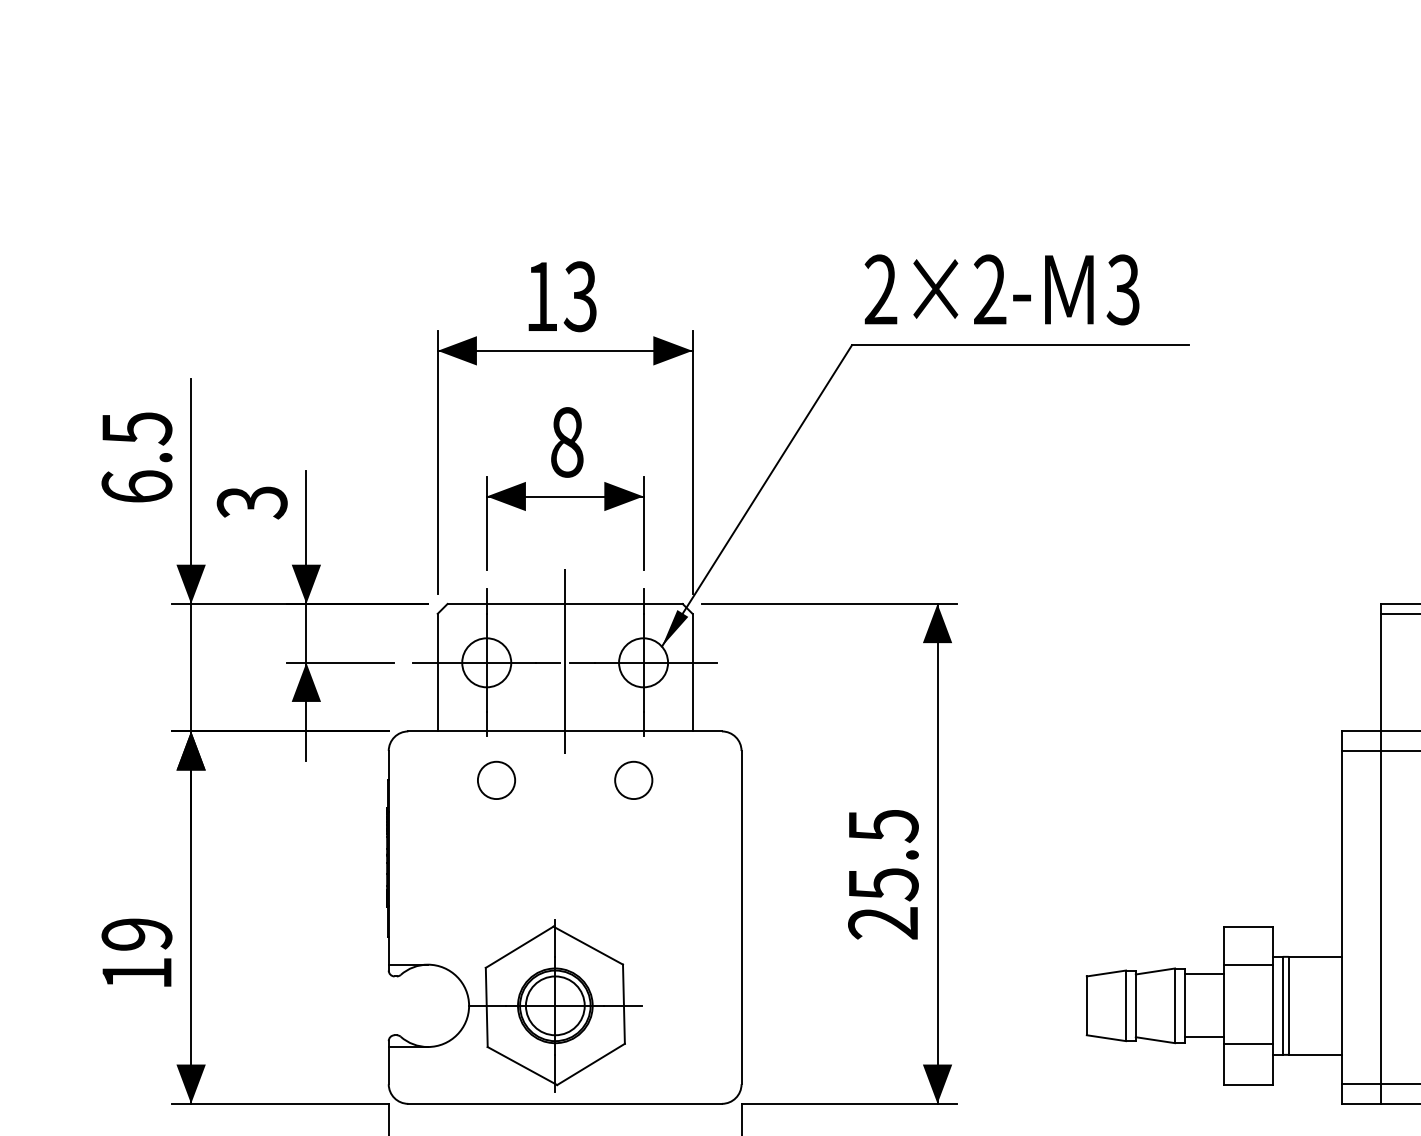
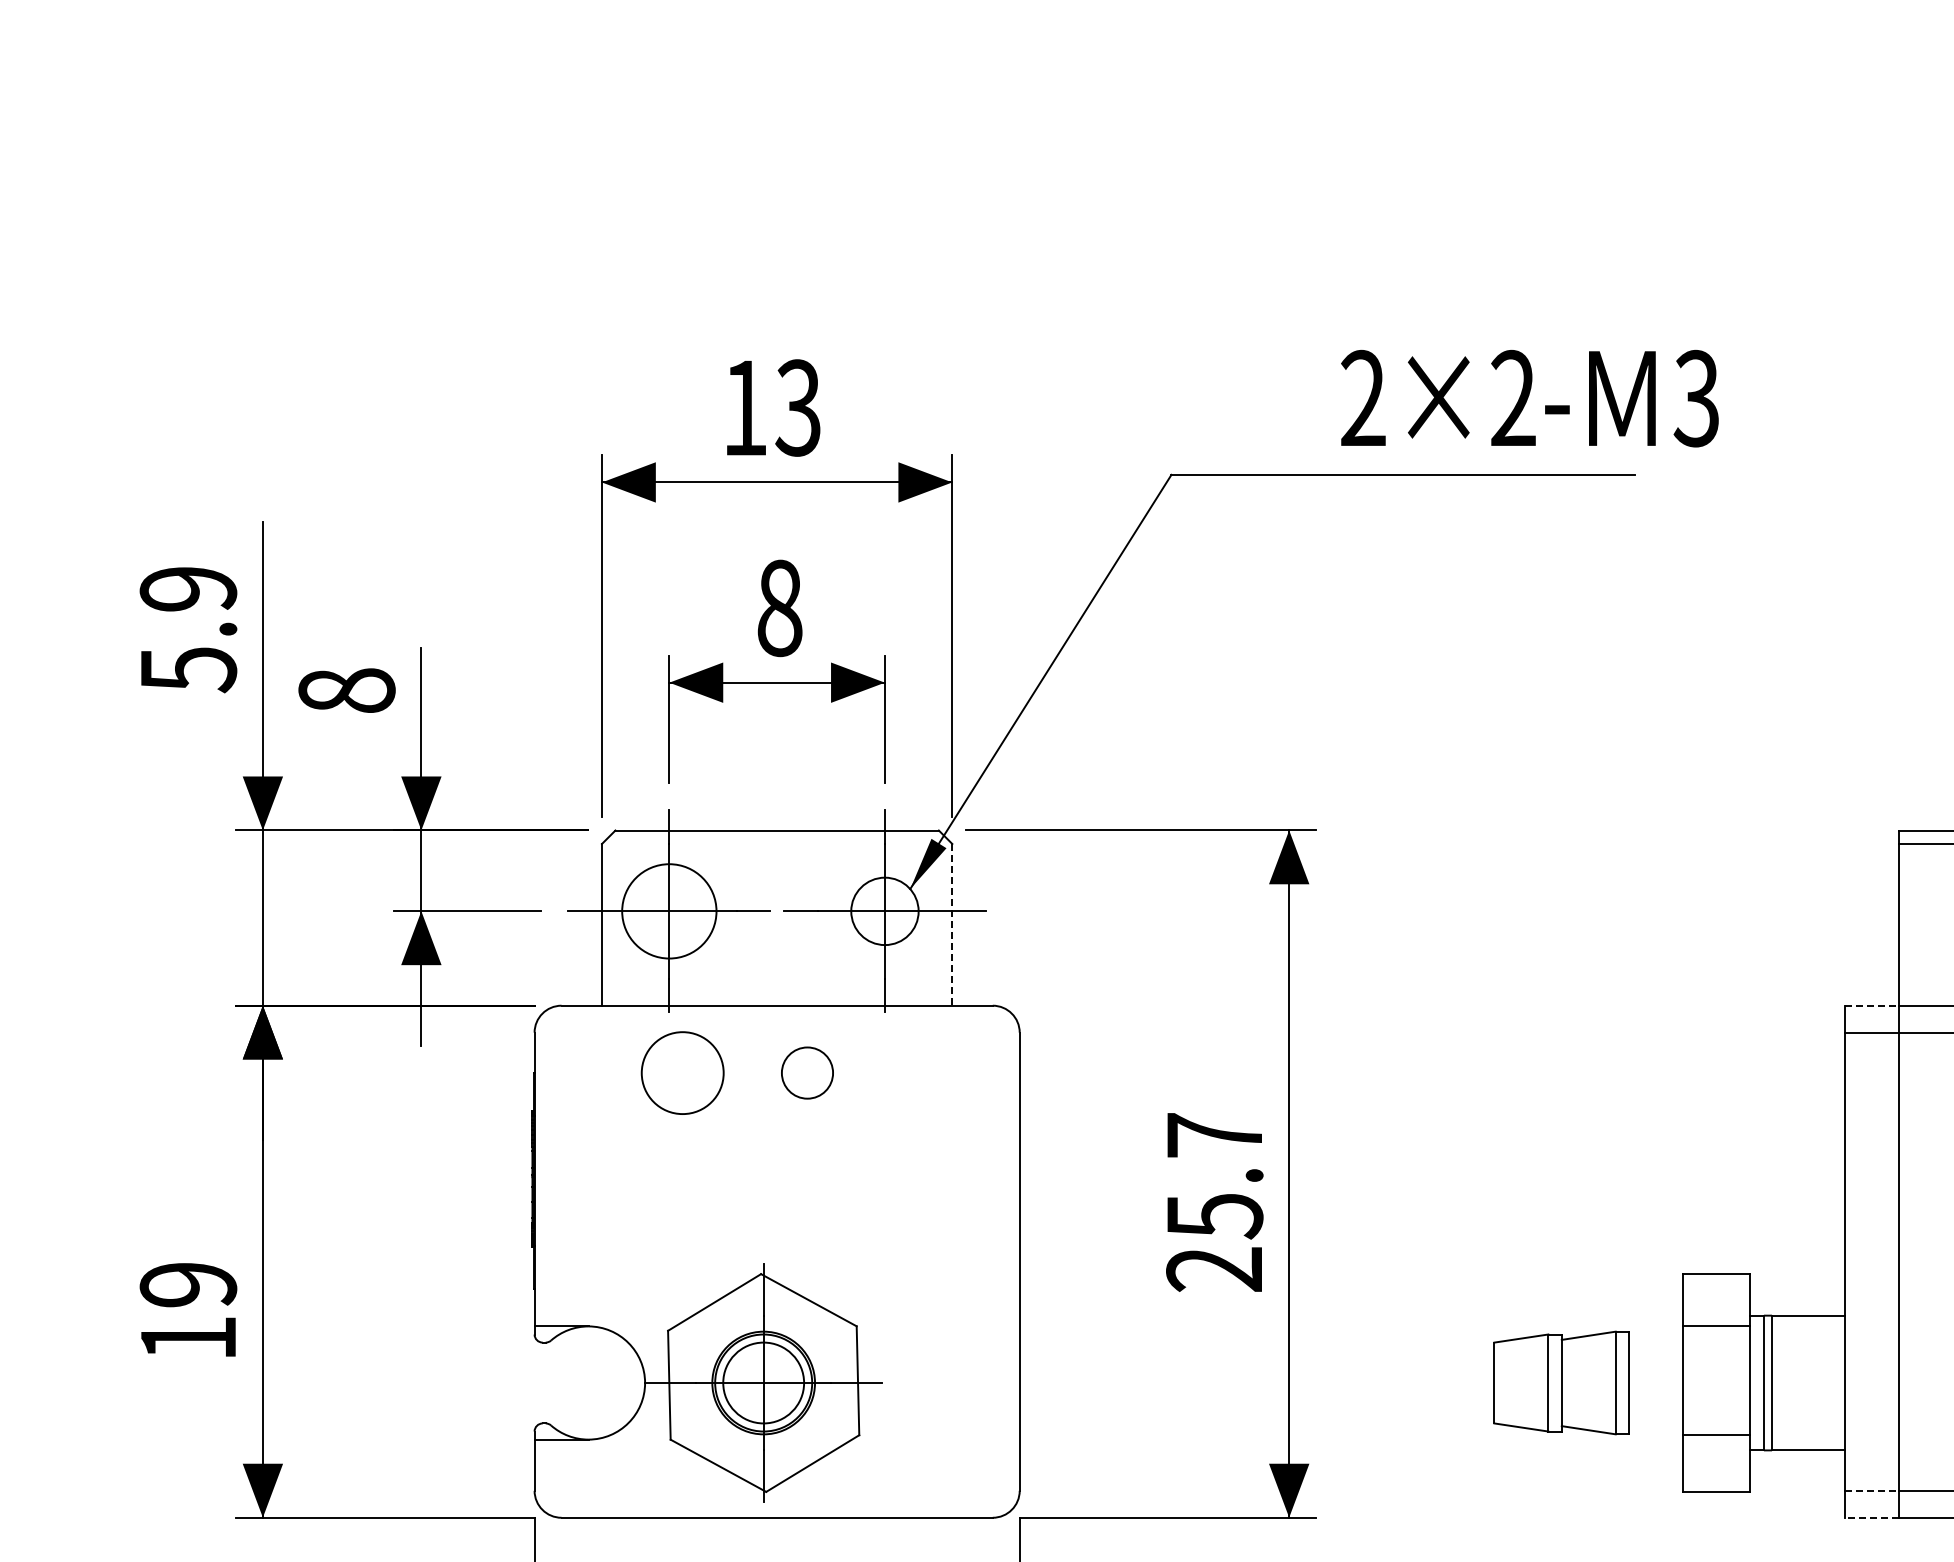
text: (1001, 289) -> (1529, 398), moved
text: (137, 458) -> (188, 630), 6.5 -> 5.9
text: (251, 502) -> (346, 691), 3 -> 8
line: (565, 661) -> (777, 909), removed
circle: (486, 662) -> (669, 911), size x1.4
line: (692, 672) -> (952, 924), solid -> dashed
line: (1361, 731) -> (1871, 1005), solid -> dashed
circle: (496, 780) -> (682, 1072), size x1.6
circle: (633, 780) -> (807, 1072), moved
text: (883, 826) -> (1215, 1136), 25.5 -> 25.7
line: (1204, 974) -> (1656, 1339), removed
line: (1204, 1037) -> (1656, 1426), removed
line: (1361, 1084) -> (1871, 1490), solid -> dashed
line: (1361, 1103) -> (1871, 1517), solid -> dashed

